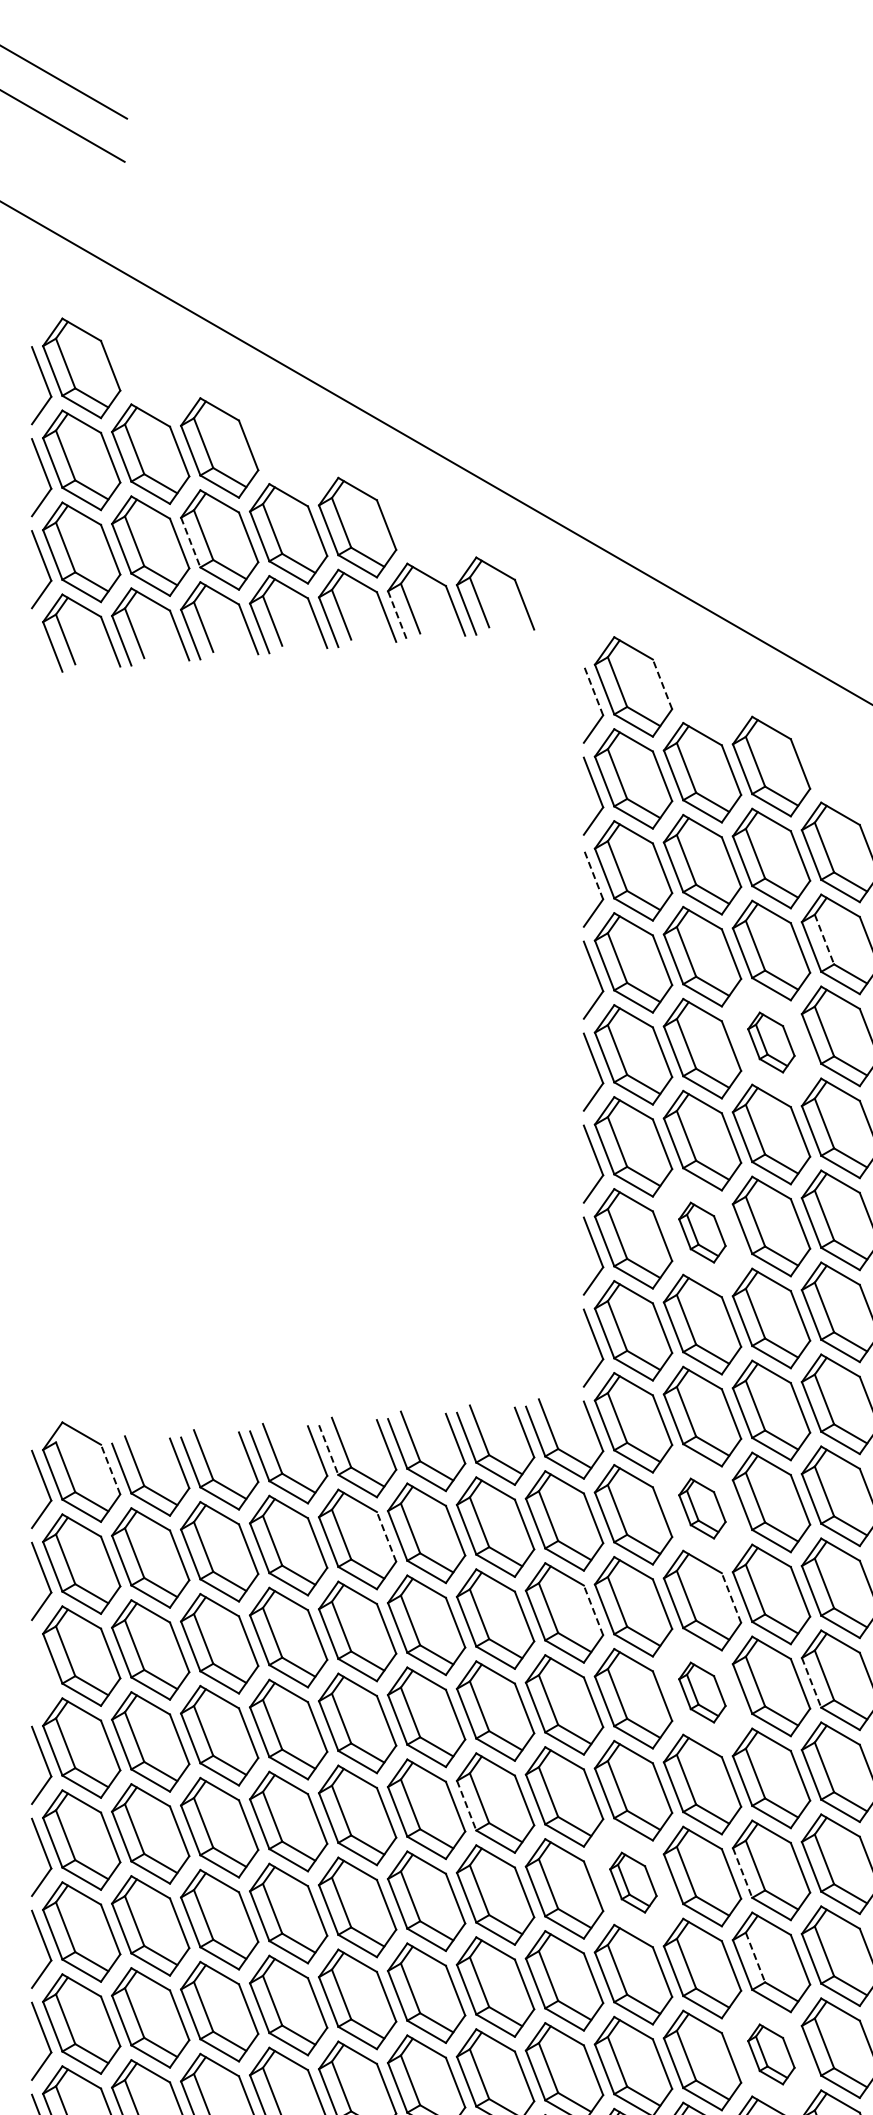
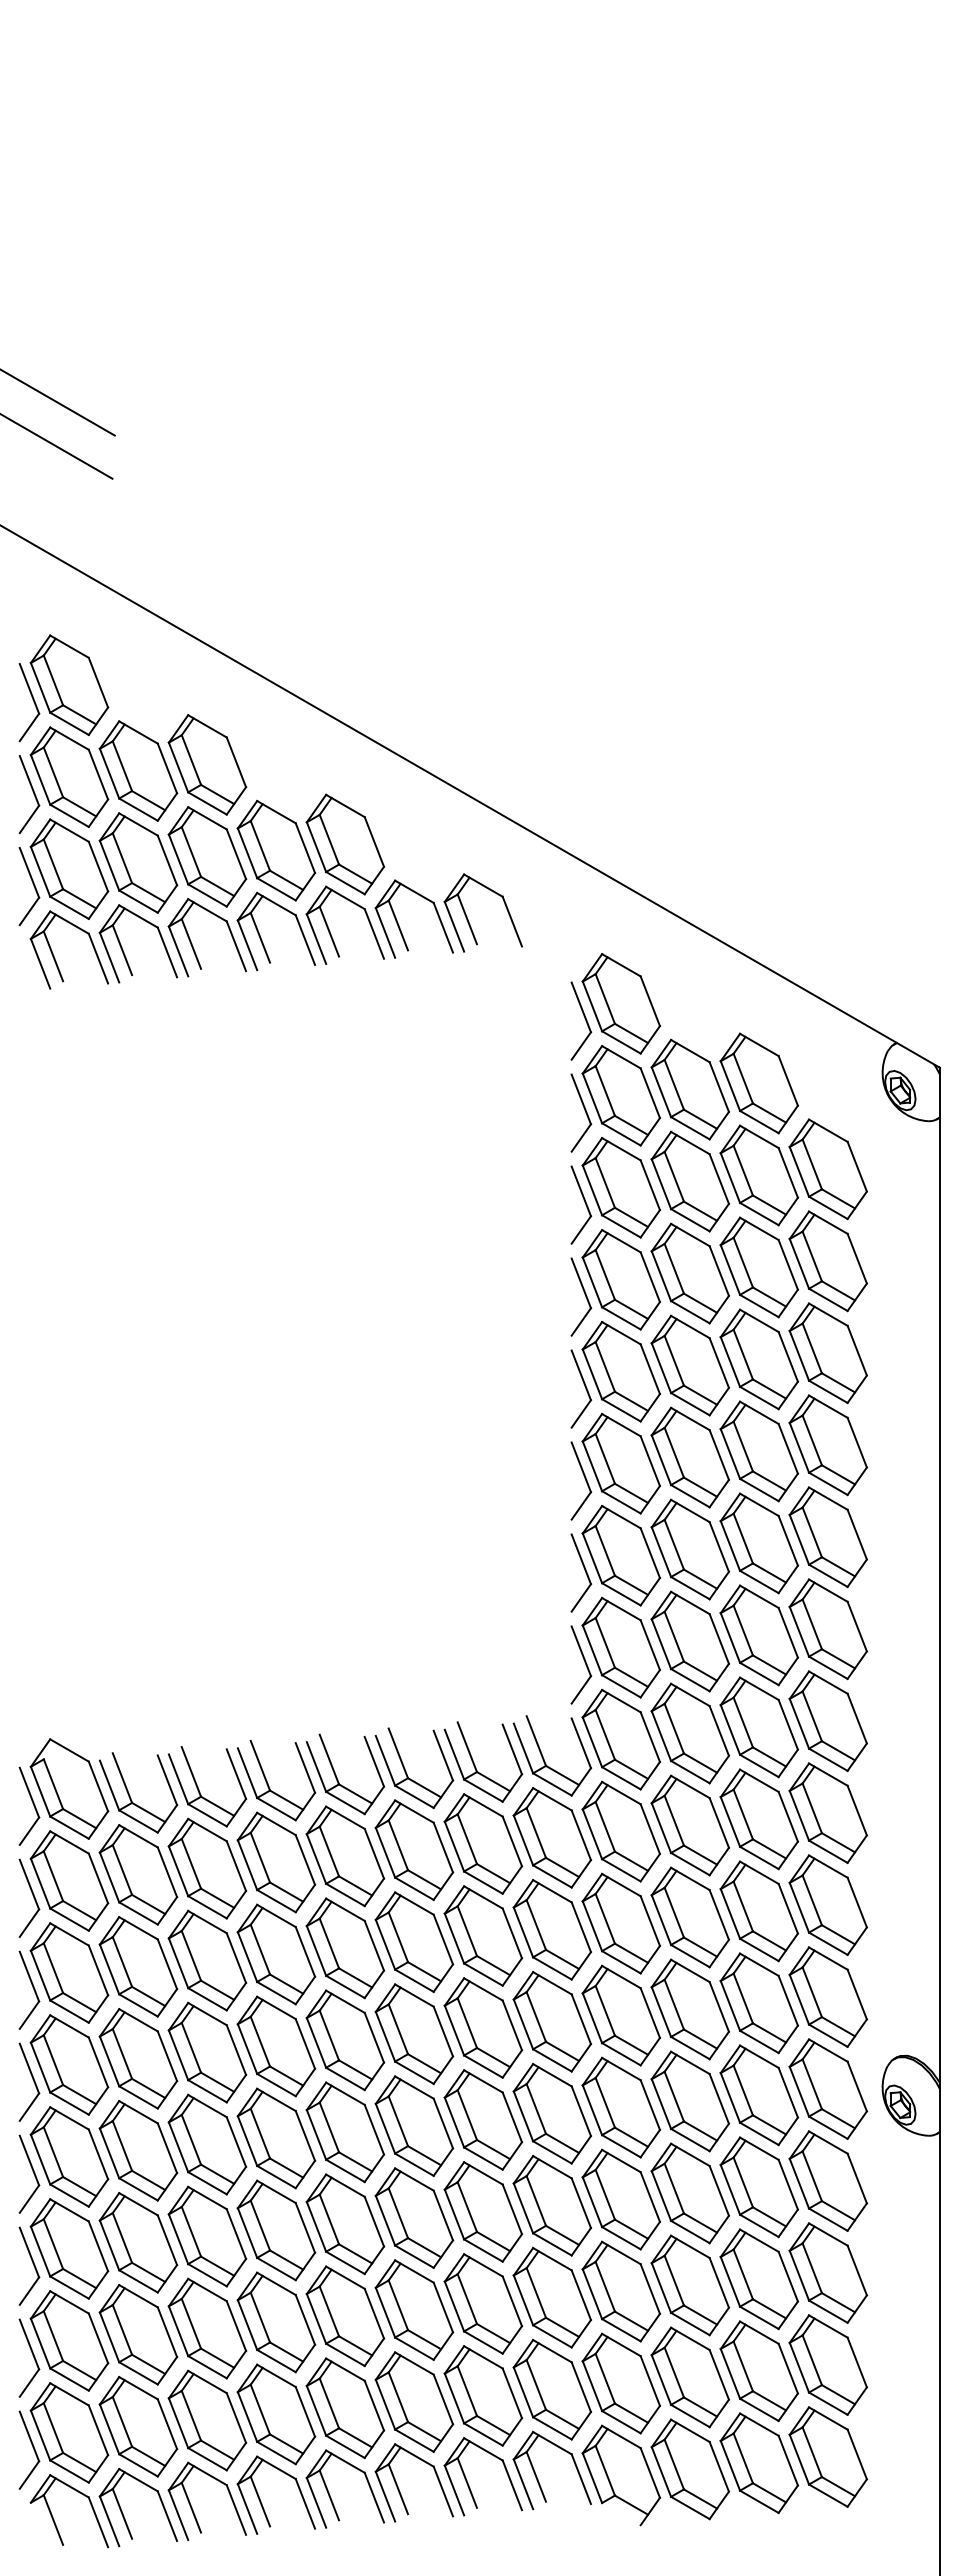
line: (190, 542) -> (178, 859), dashed -> solid
line: (397, 615) -> (385, 932), dashed -> solid
line: (662, 684) -> (650, 1001), dashed -> solid
line: (593, 690) -> (581, 1007), dashed -> solid
line: (593, 874) -> (581, 1191), dashed -> solid
line: (824, 939) -> (812, 1256), dashed -> solid
part: (770, 1042) -> (758, 1359), size x1.67
part: (701, 1232) -> (689, 1549), size x1.67
line: (328, 1449) -> (316, 1766), dashed -> solid
line: (110, 1469) -> (98, 1786), dashed -> solid
part: (701, 1508) -> (689, 1825), size x1.67
line: (386, 1536) -> (374, 1853), dashed -> solid
line: (731, 1597) -> (719, 1914), dashed -> solid
line: (593, 1610) -> (581, 1927), dashed -> solid
part: (41, 1672) -> (29, 1989), added
line: (811, 1682) -> (799, 1999), dashed -> solid
part: (701, 1692) -> (689, 2009), size x1.67
line: (466, 1805) -> (454, 2122), dashed -> solid
line: (742, 1872) -> (730, 2189), dashed -> solid
part: (632, 1882) -> (620, 2199), size x1.67
line: (755, 1957) -> (743, 2274), dashed -> solid
part: (770, 2054) -> (758, 2371), size x1.67

